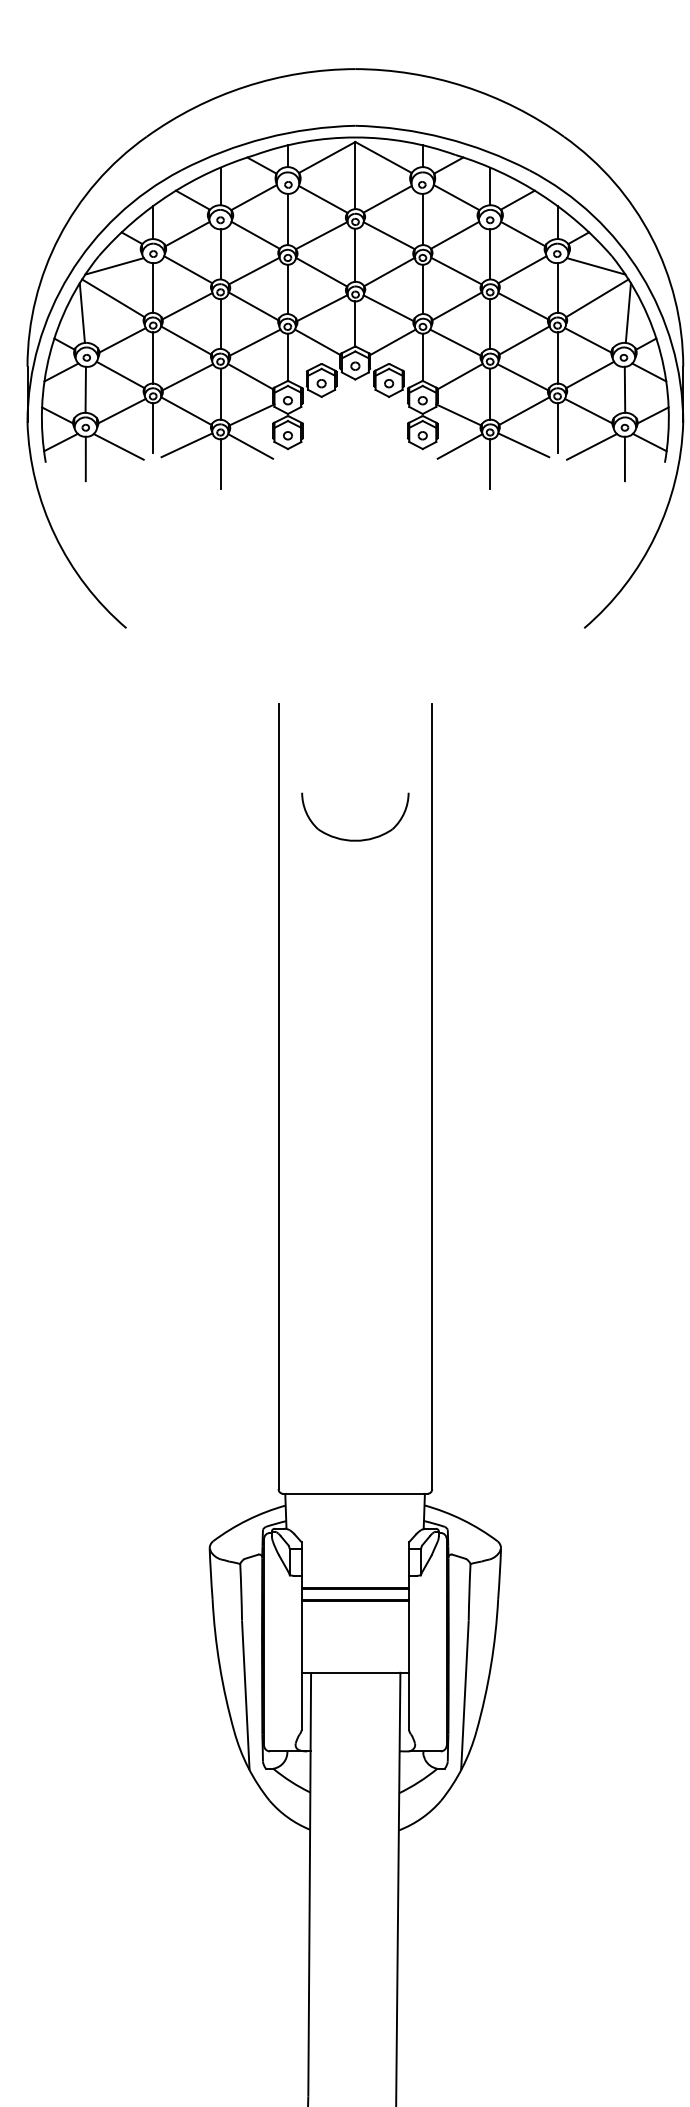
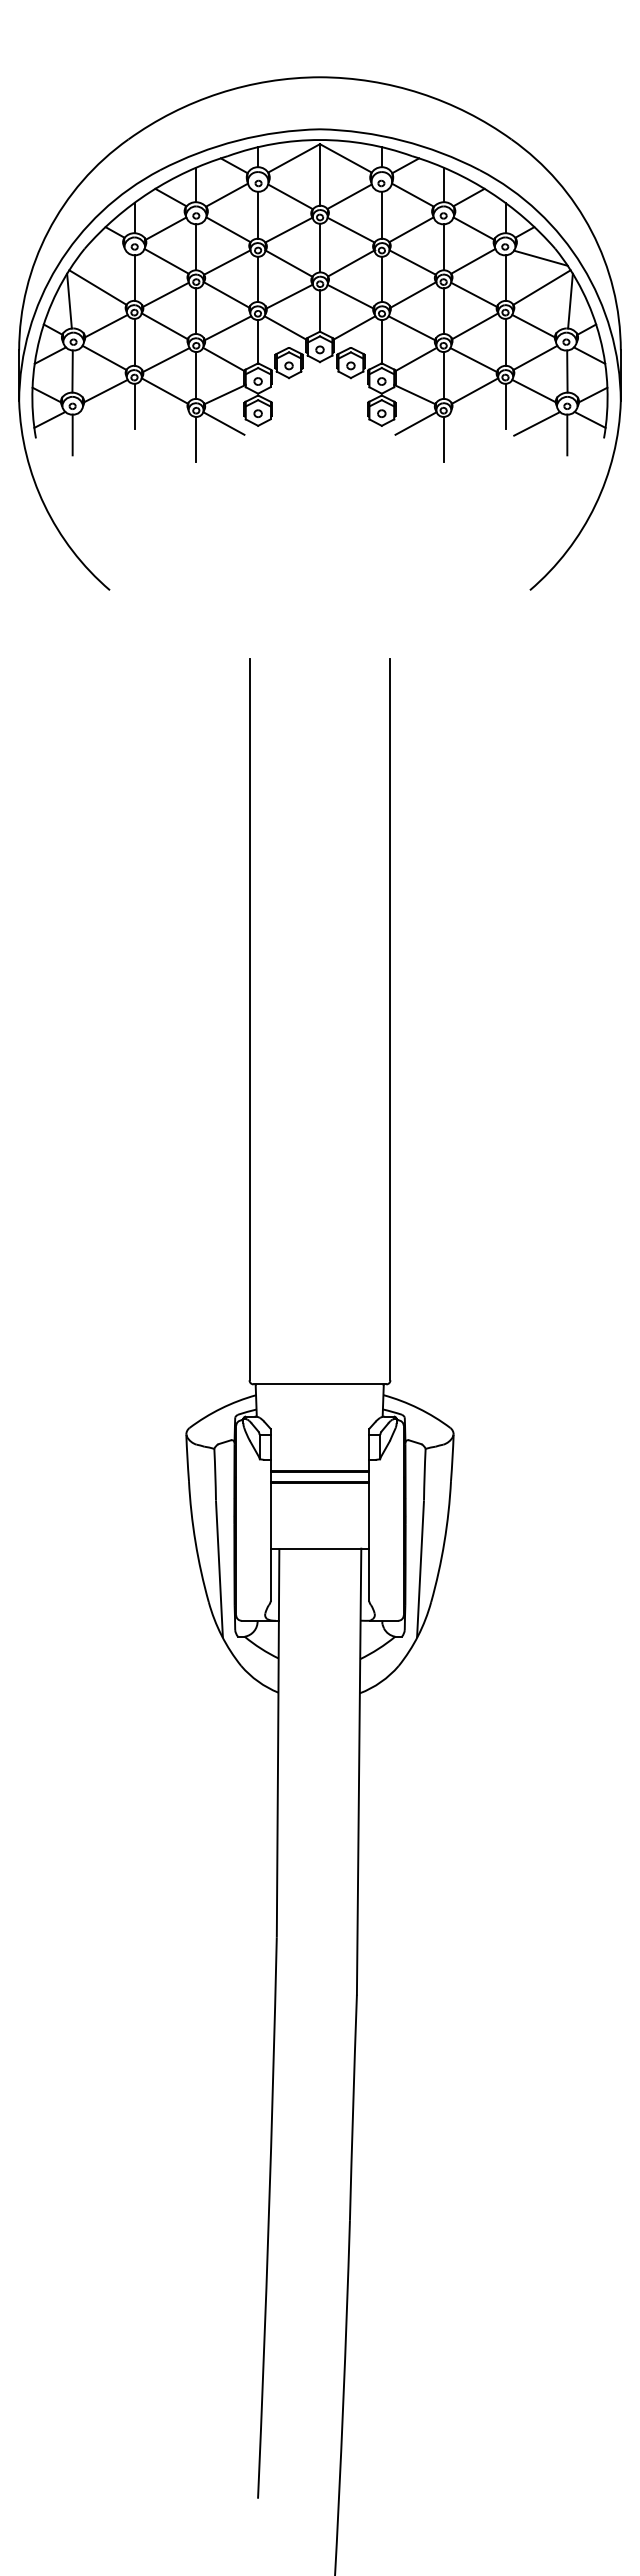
line: (113, 265) -> (98, 257), removed
line: (186, 445) -> (165, 422), removed
line: (523, 445) -> (474, 422), removed
line: (118, 446) -> (102, 423), removed
part: (354, 839) -> (319, 784), removed

